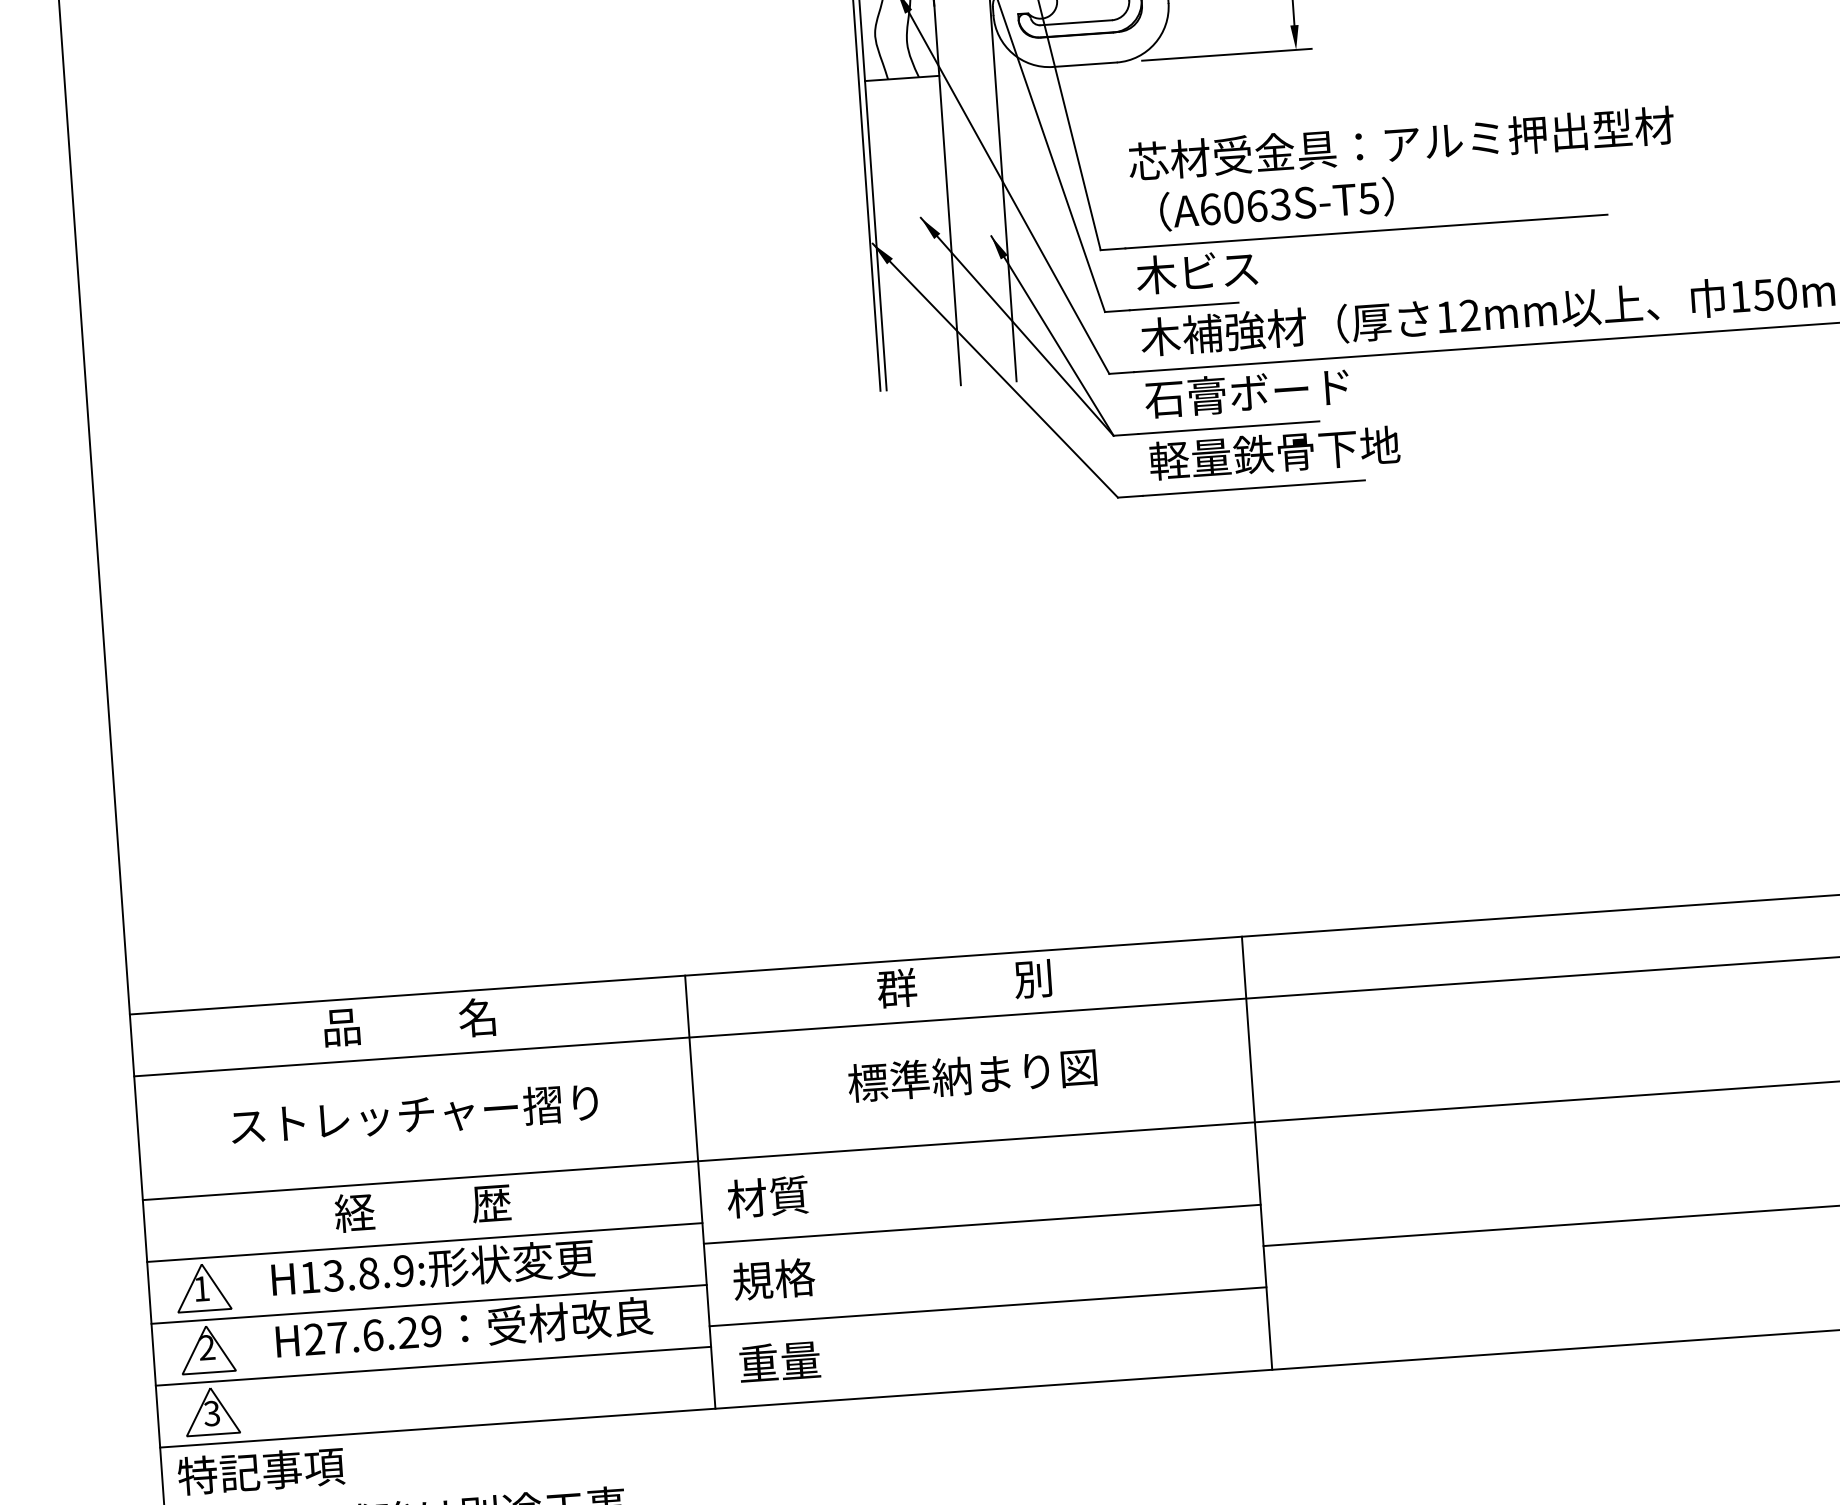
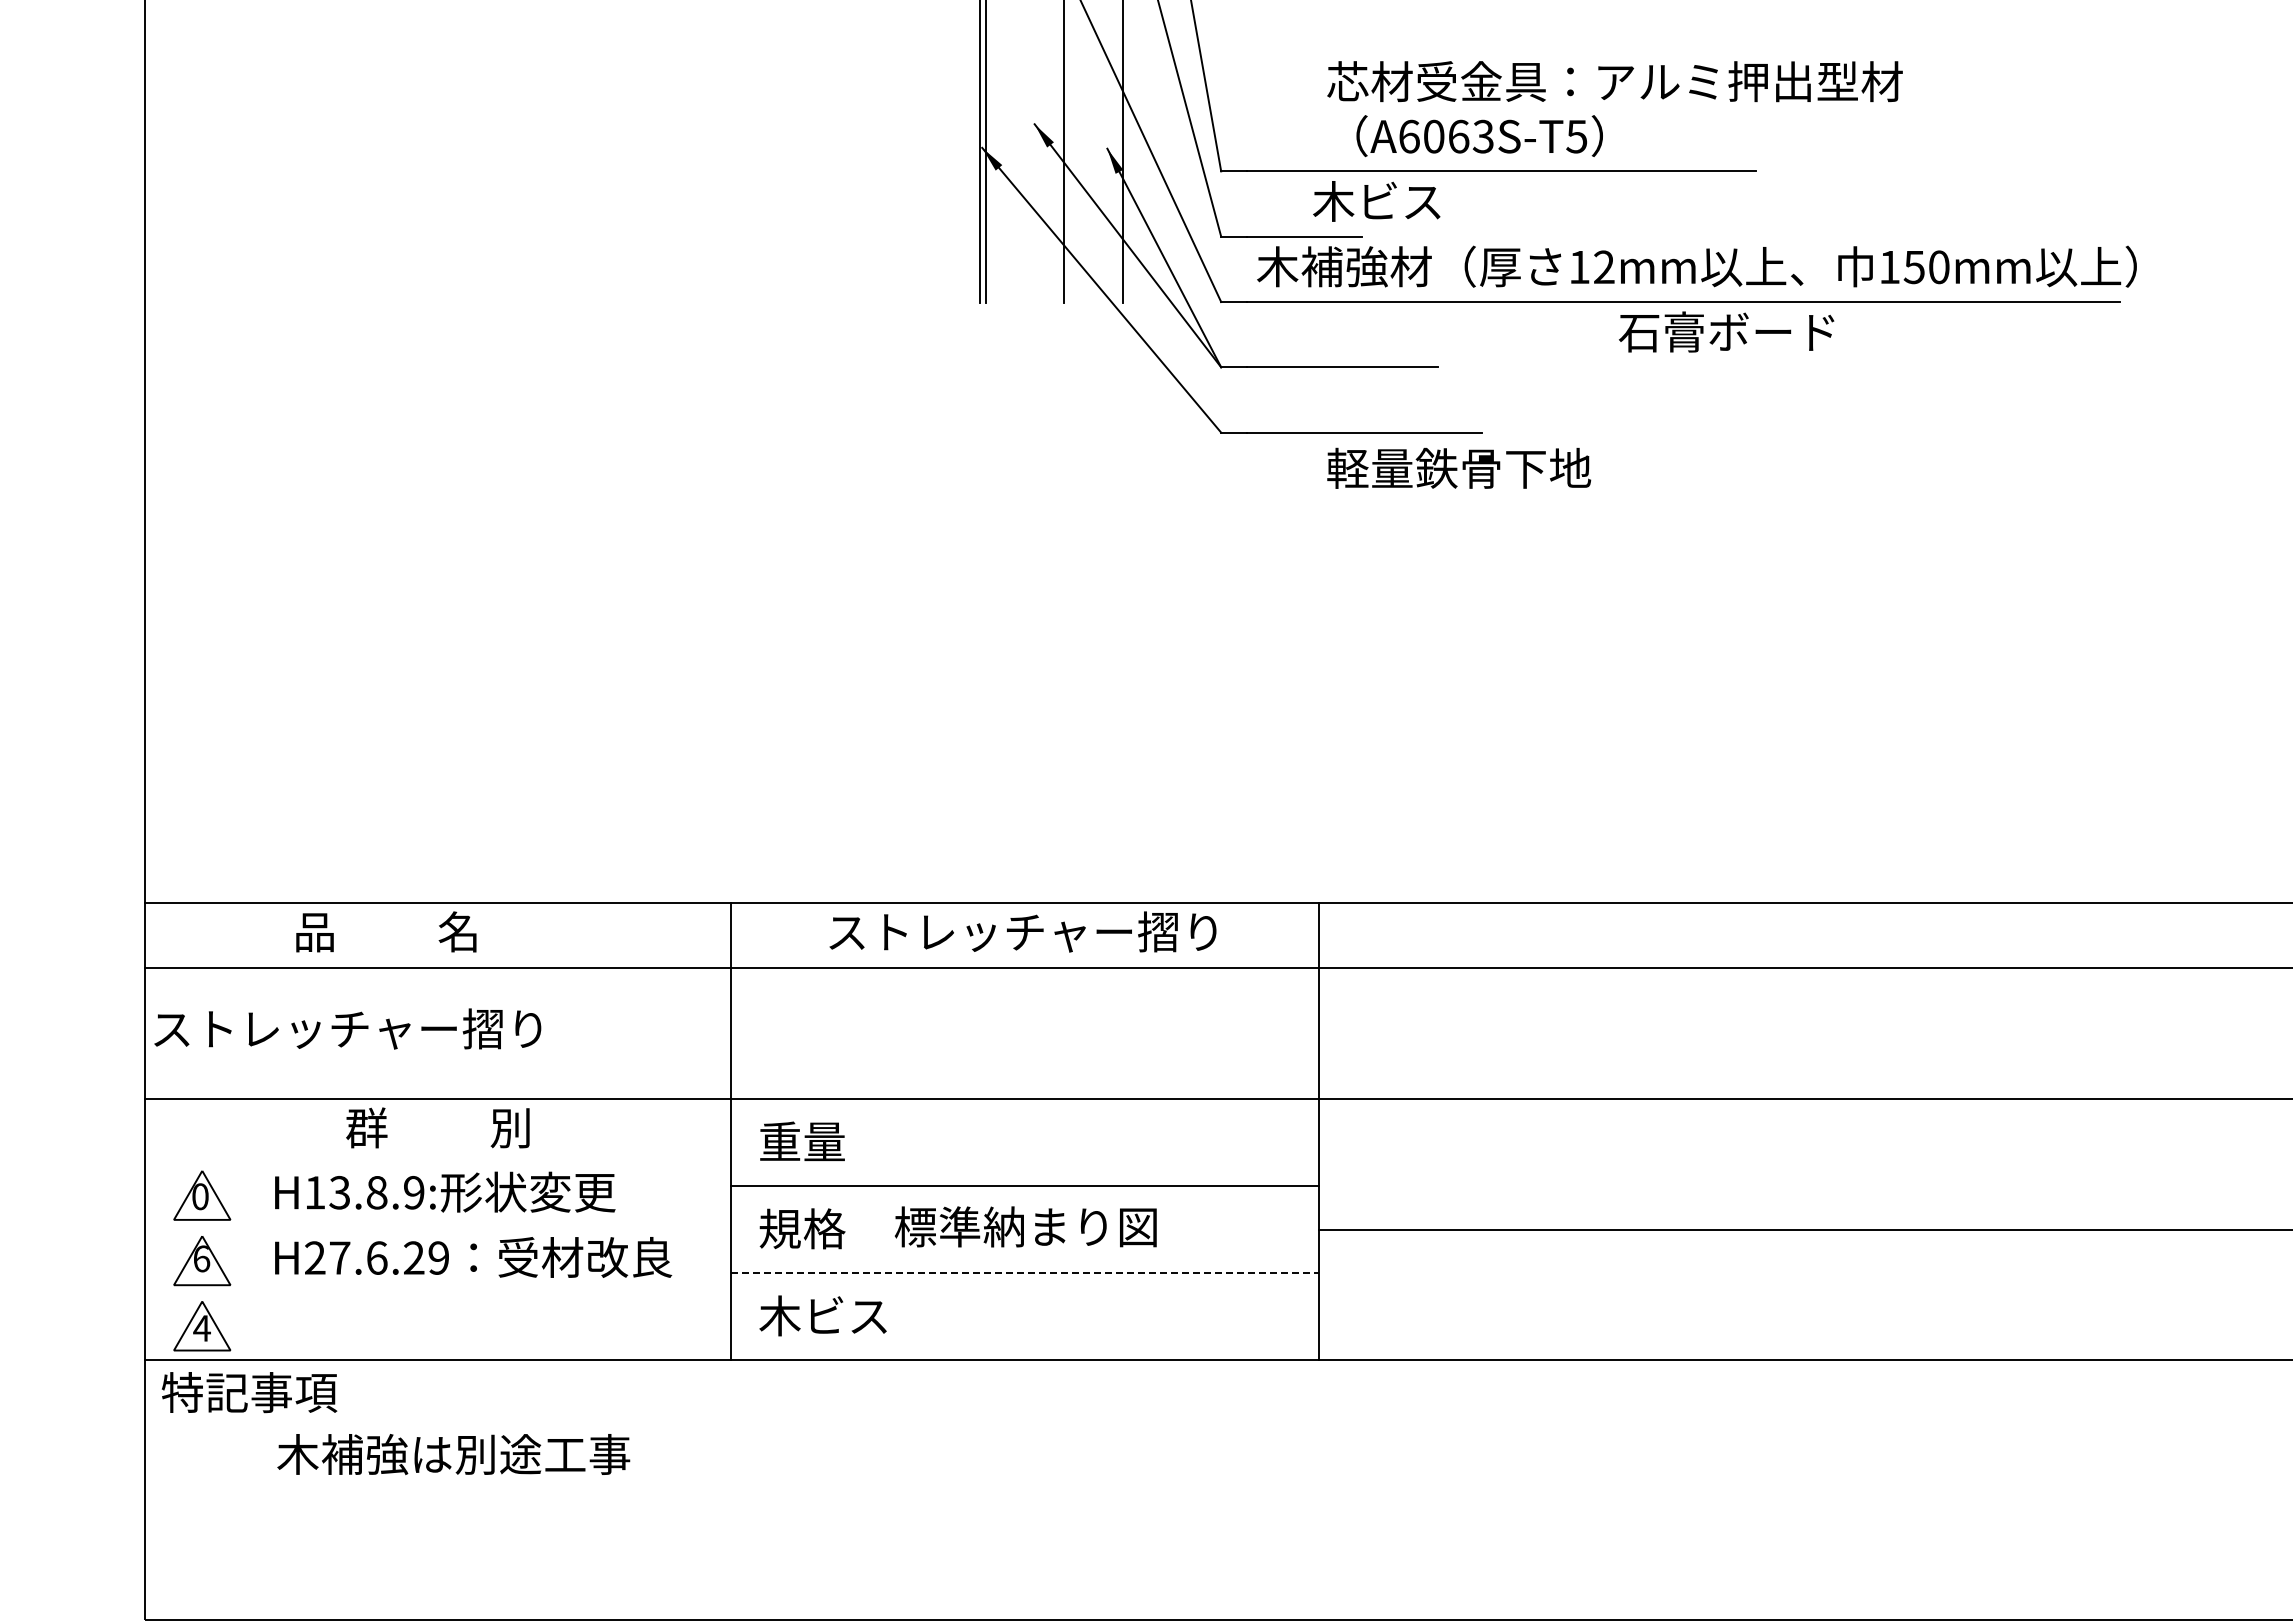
text: (1402, 170) -> (1614, 109), moved
text: (1196, 272) -> (1376, 201), moved
text: (1247, 392) -> (1726, 331), moved
text: (1274, 452) -> (1459, 467), moved
text: (962, 983) -> (1022, 931), 群          別 -> ストレッチャー摺り
text: (409, 1021) -> (386, 931), moved
text: (972, 1074) -> (1025, 1226), moved
text: (414, 1113) -> (347, 1028), moved
text: (767, 1196) -> (801, 1141), 材質 -> 重量
text: (422, 1207) -> (438, 1127), 経          歴 -> 群          別
line: (425, 1242) -> (438, 1164), removed
text: (201, 1288) -> (200, 1196), 1 -> 0
line: (429, 1304) -> (438, 1229), removed
line: (988, 1307) -> (1025, 1273), solid -> dashed
text: (206, 1347) -> (201, 1258), 2 -> 6
text: (798, 1360) -> (822, 1315), 重量 -> 木ビス
line: (433, 1366) -> (438, 1295), removed
text: (211, 1413) -> (201, 1328), 3 -> 4

